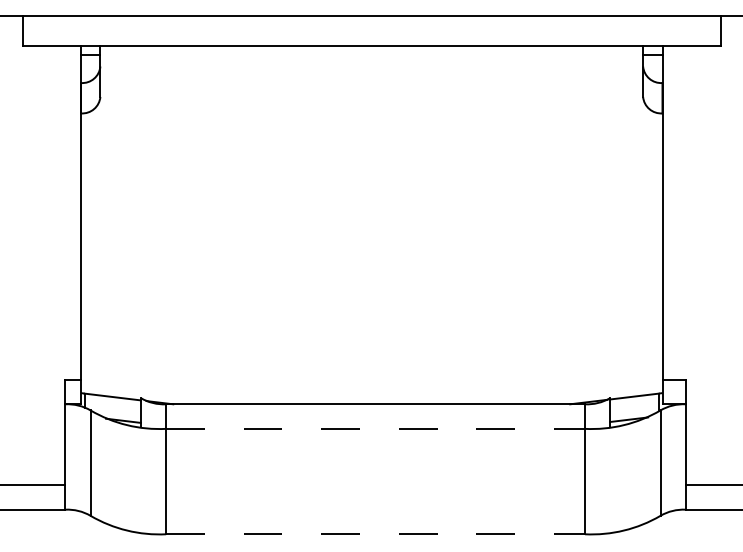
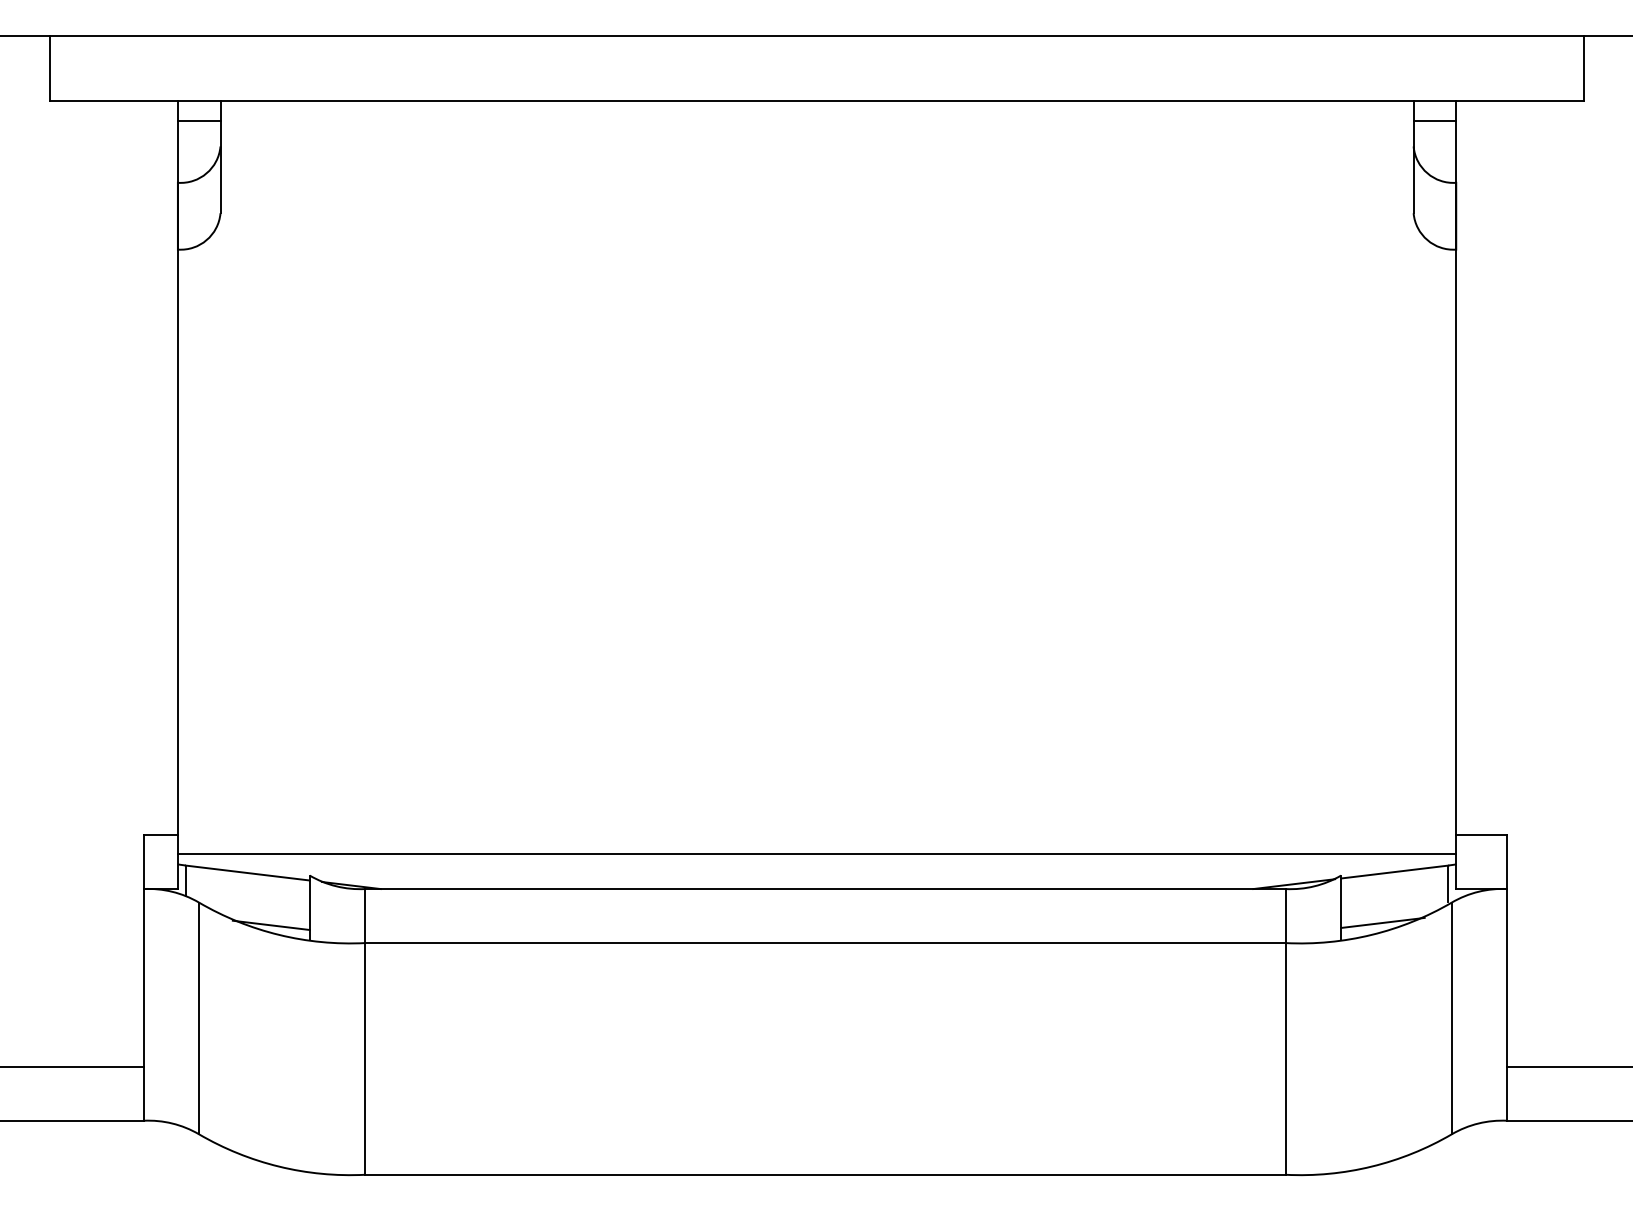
line: (371, 388) -> (816, 854), added
line: (376, 428) -> (827, 942), dashed -> solid
line: (376, 534) -> (827, 1175), dashed -> solid

